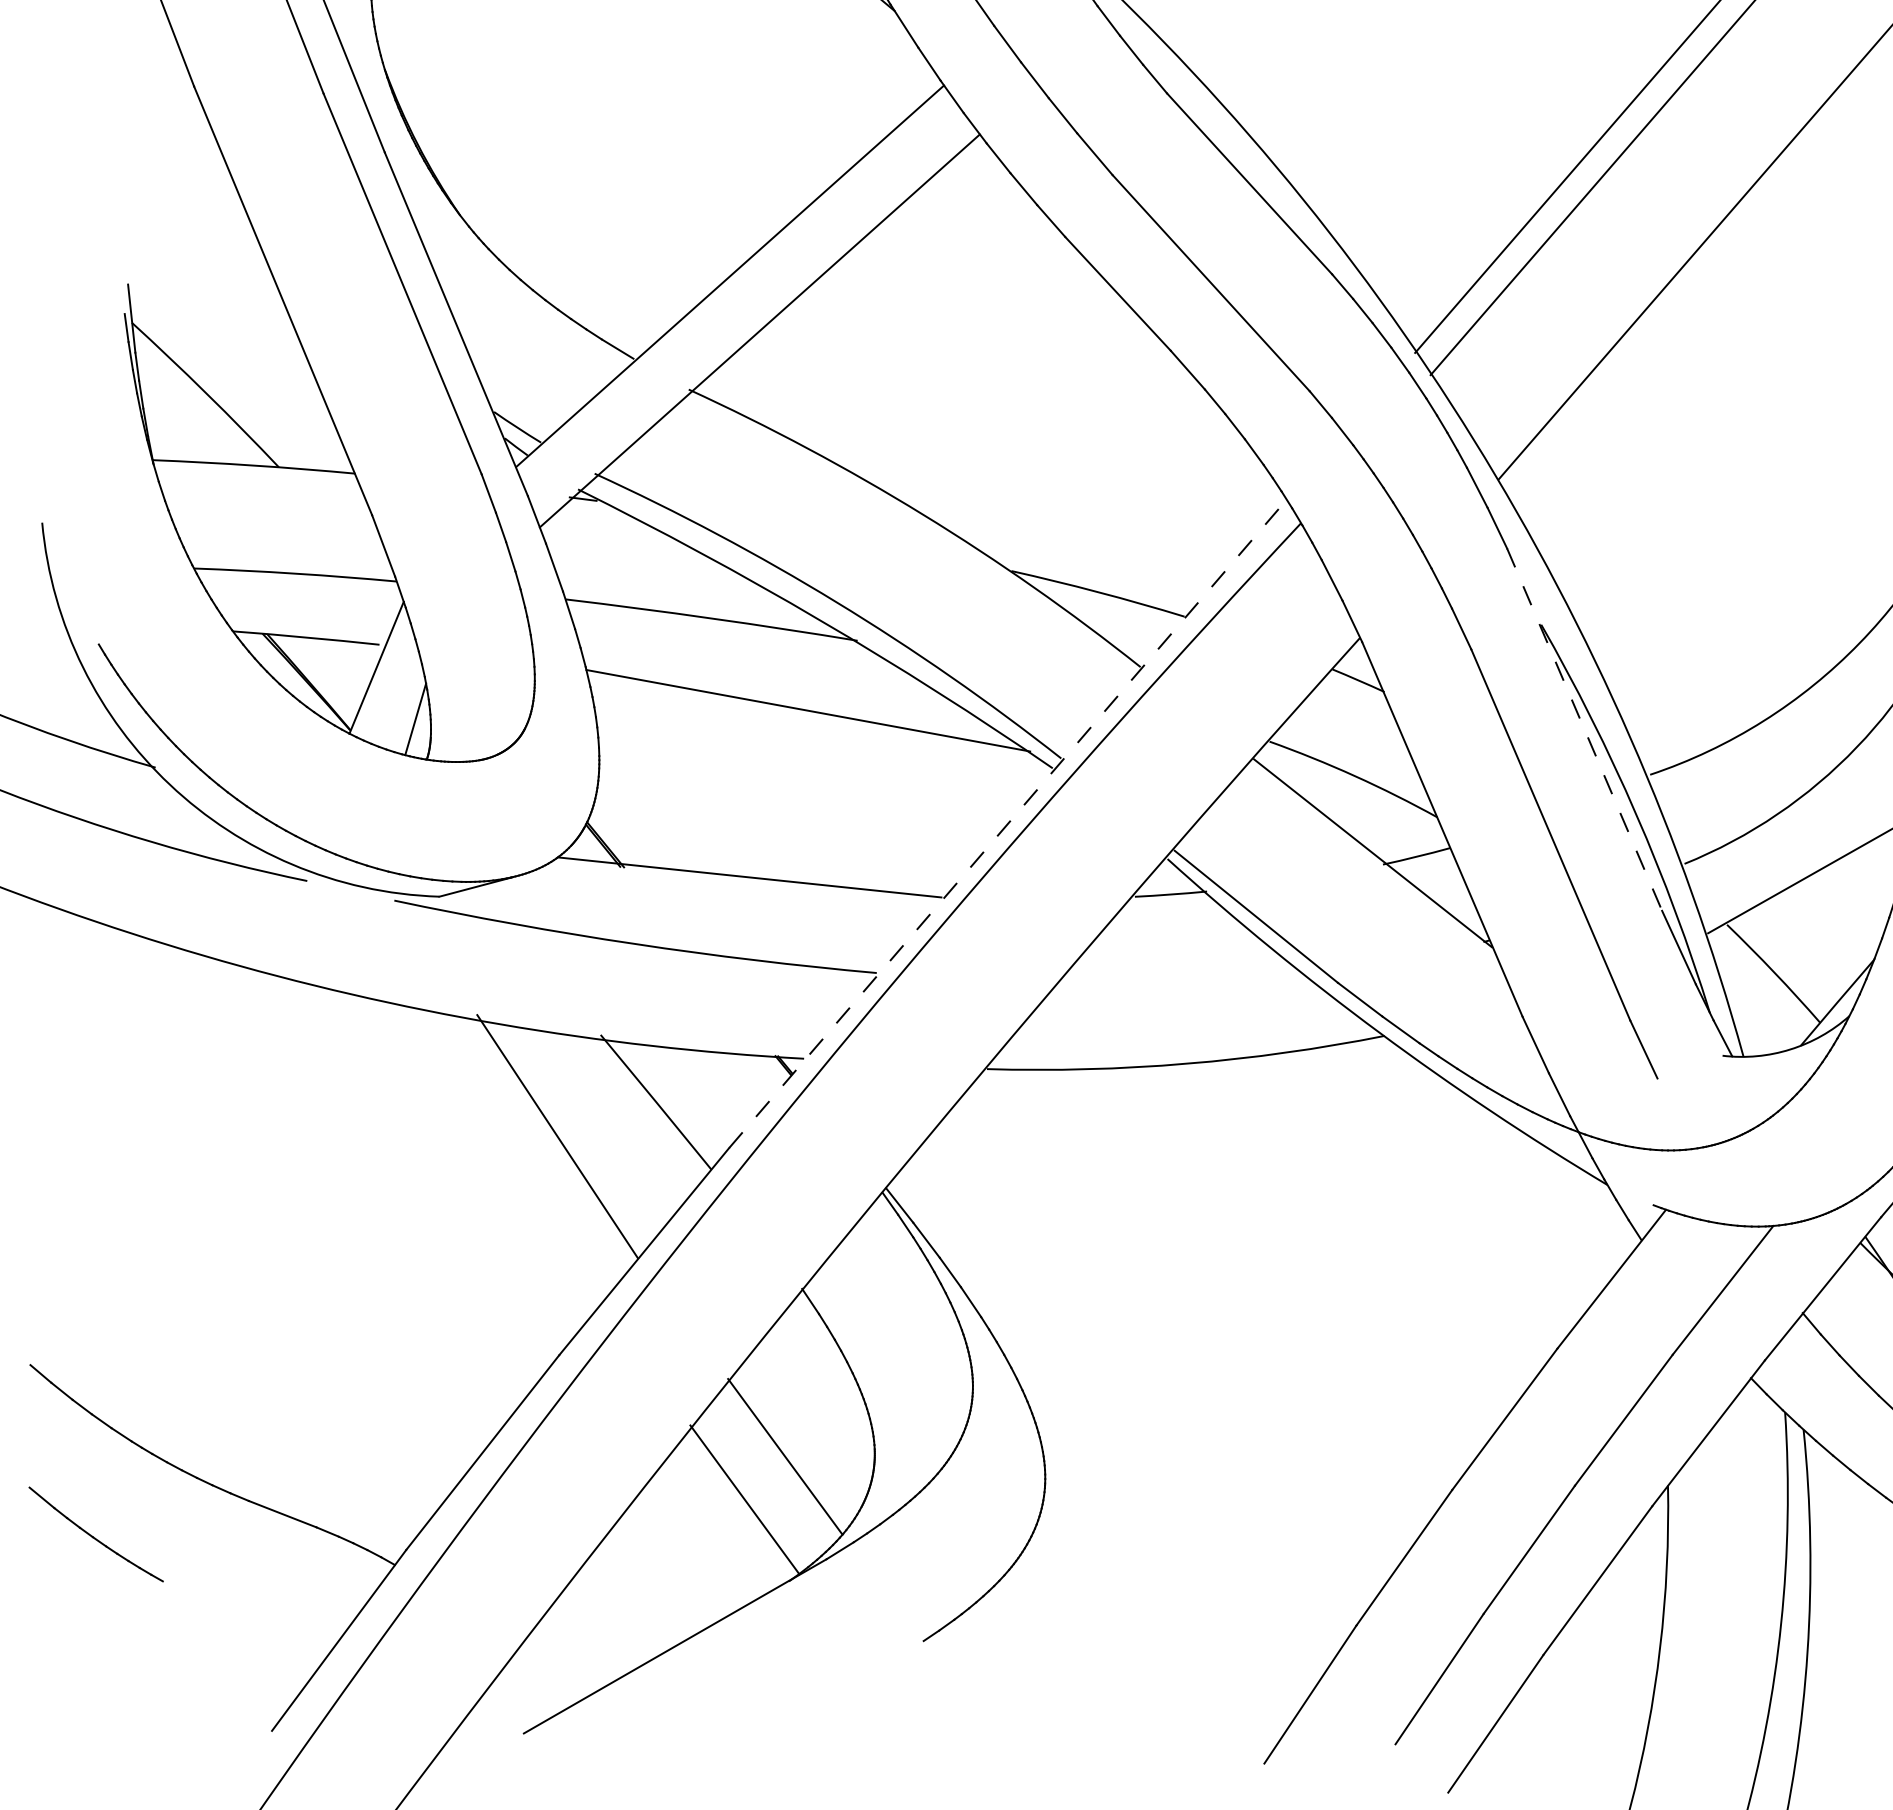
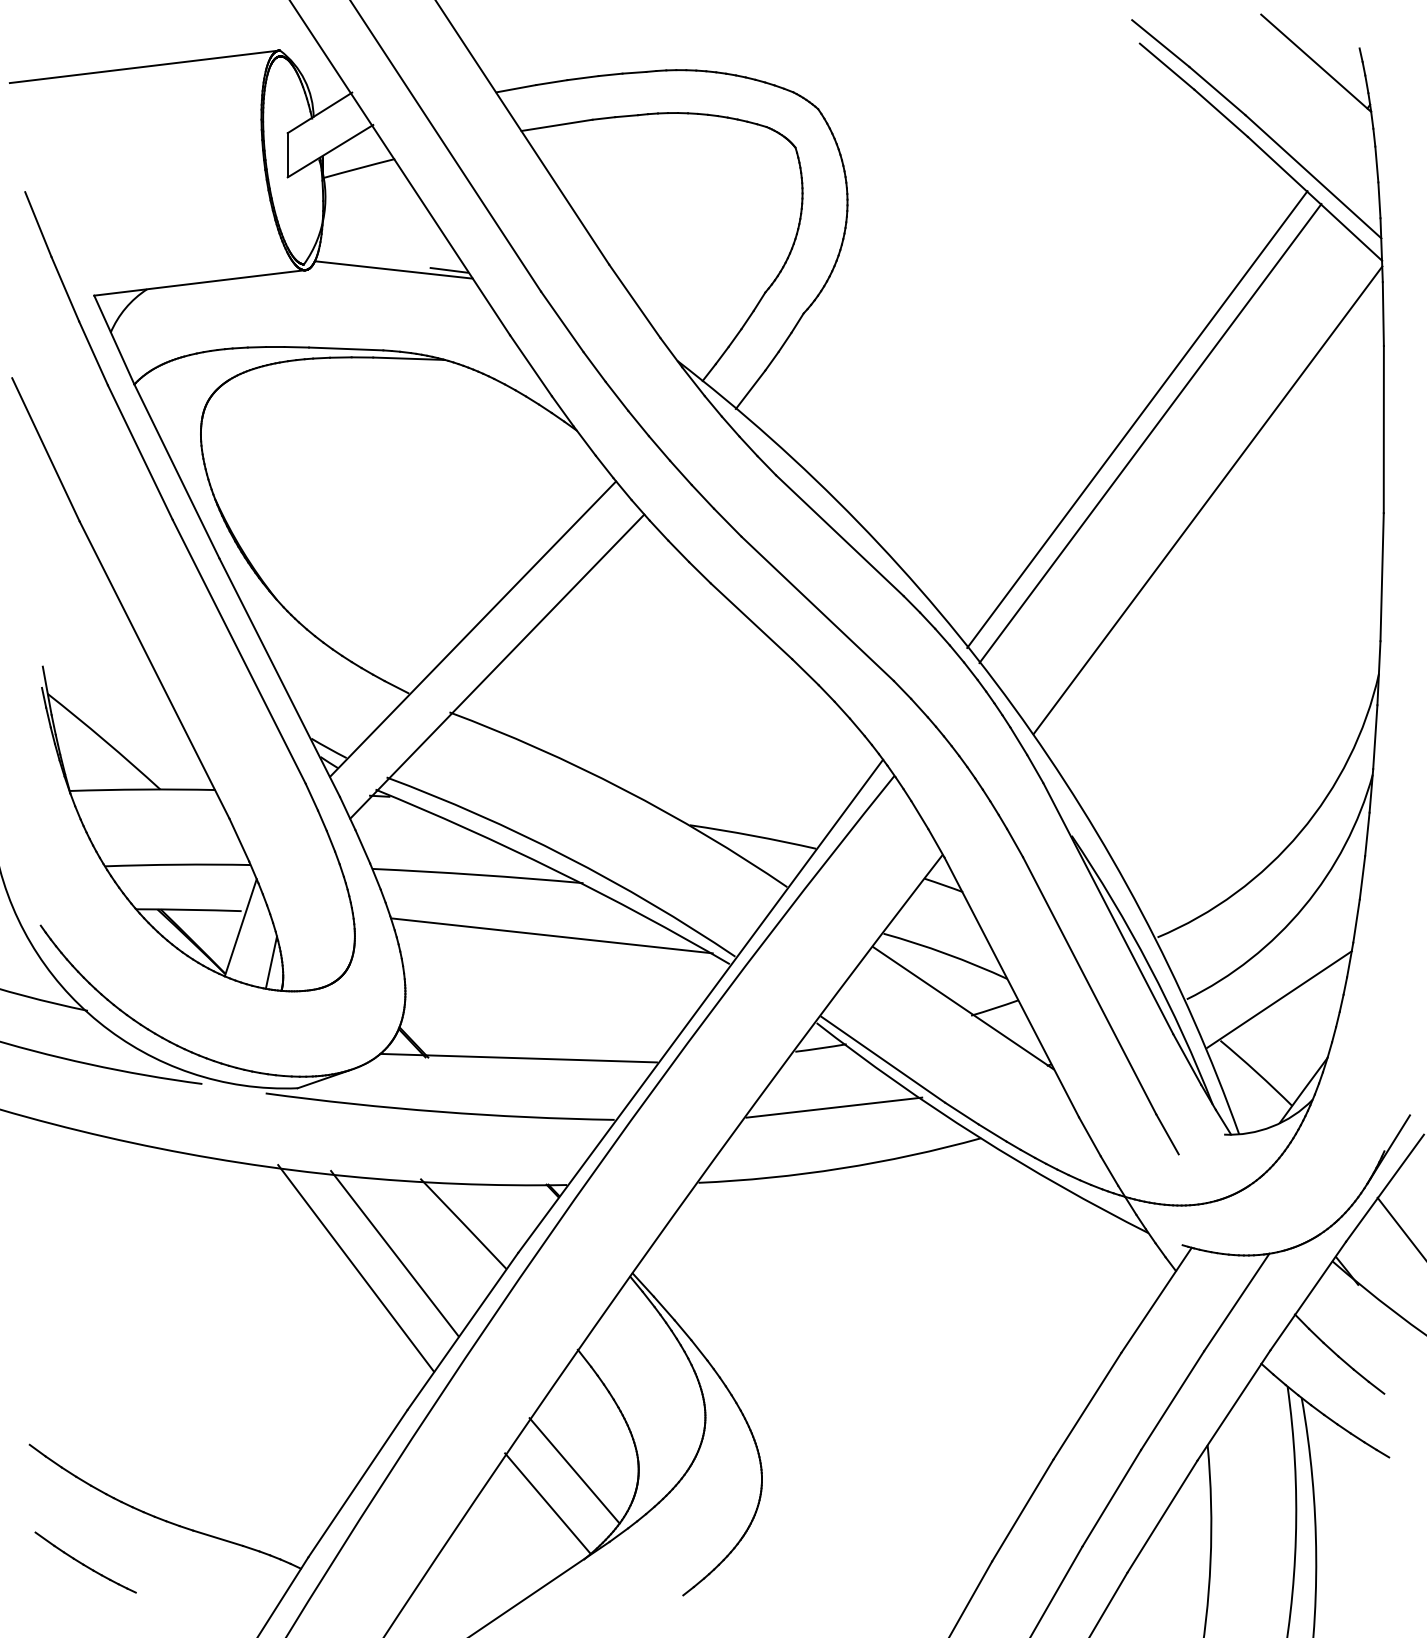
line: (1584, 730) -> (1108, 909), dashed -> solid
line: (1007, 824) -> (700, 1006), dashed -> solid
line: (1183, 978) -> (834, 1107), added
line: (502, 1153) -> (356, 1268), added

